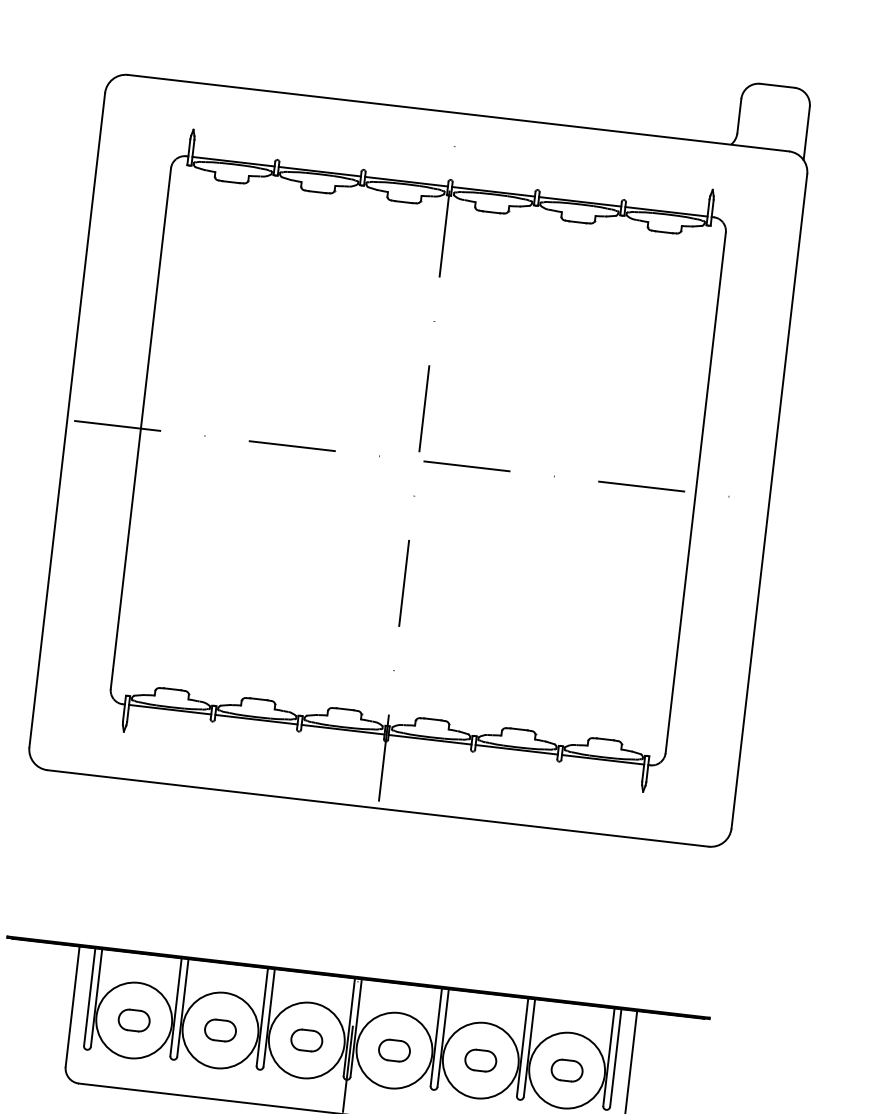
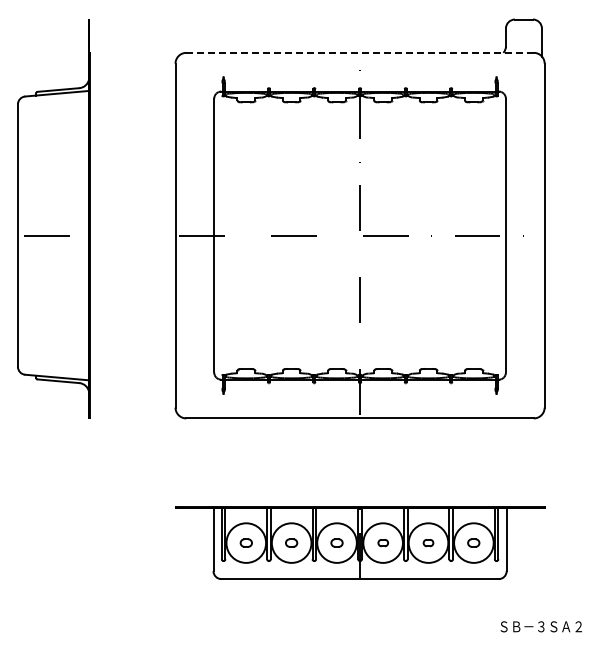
line: (459, 112) -> (360, 52), solid -> dashed
part: (134, 1019) -> (246, 542), size x0.7
part: (220, 1029) -> (291, 542), size x0.7
part: (305, 1039) -> (336, 542), size x0.7
part: (395, 1049) -> (383, 542), size x0.6
part: (480, 1059) -> (428, 542), size x0.6
part: (566, 1069) -> (473, 542), size x0.7

